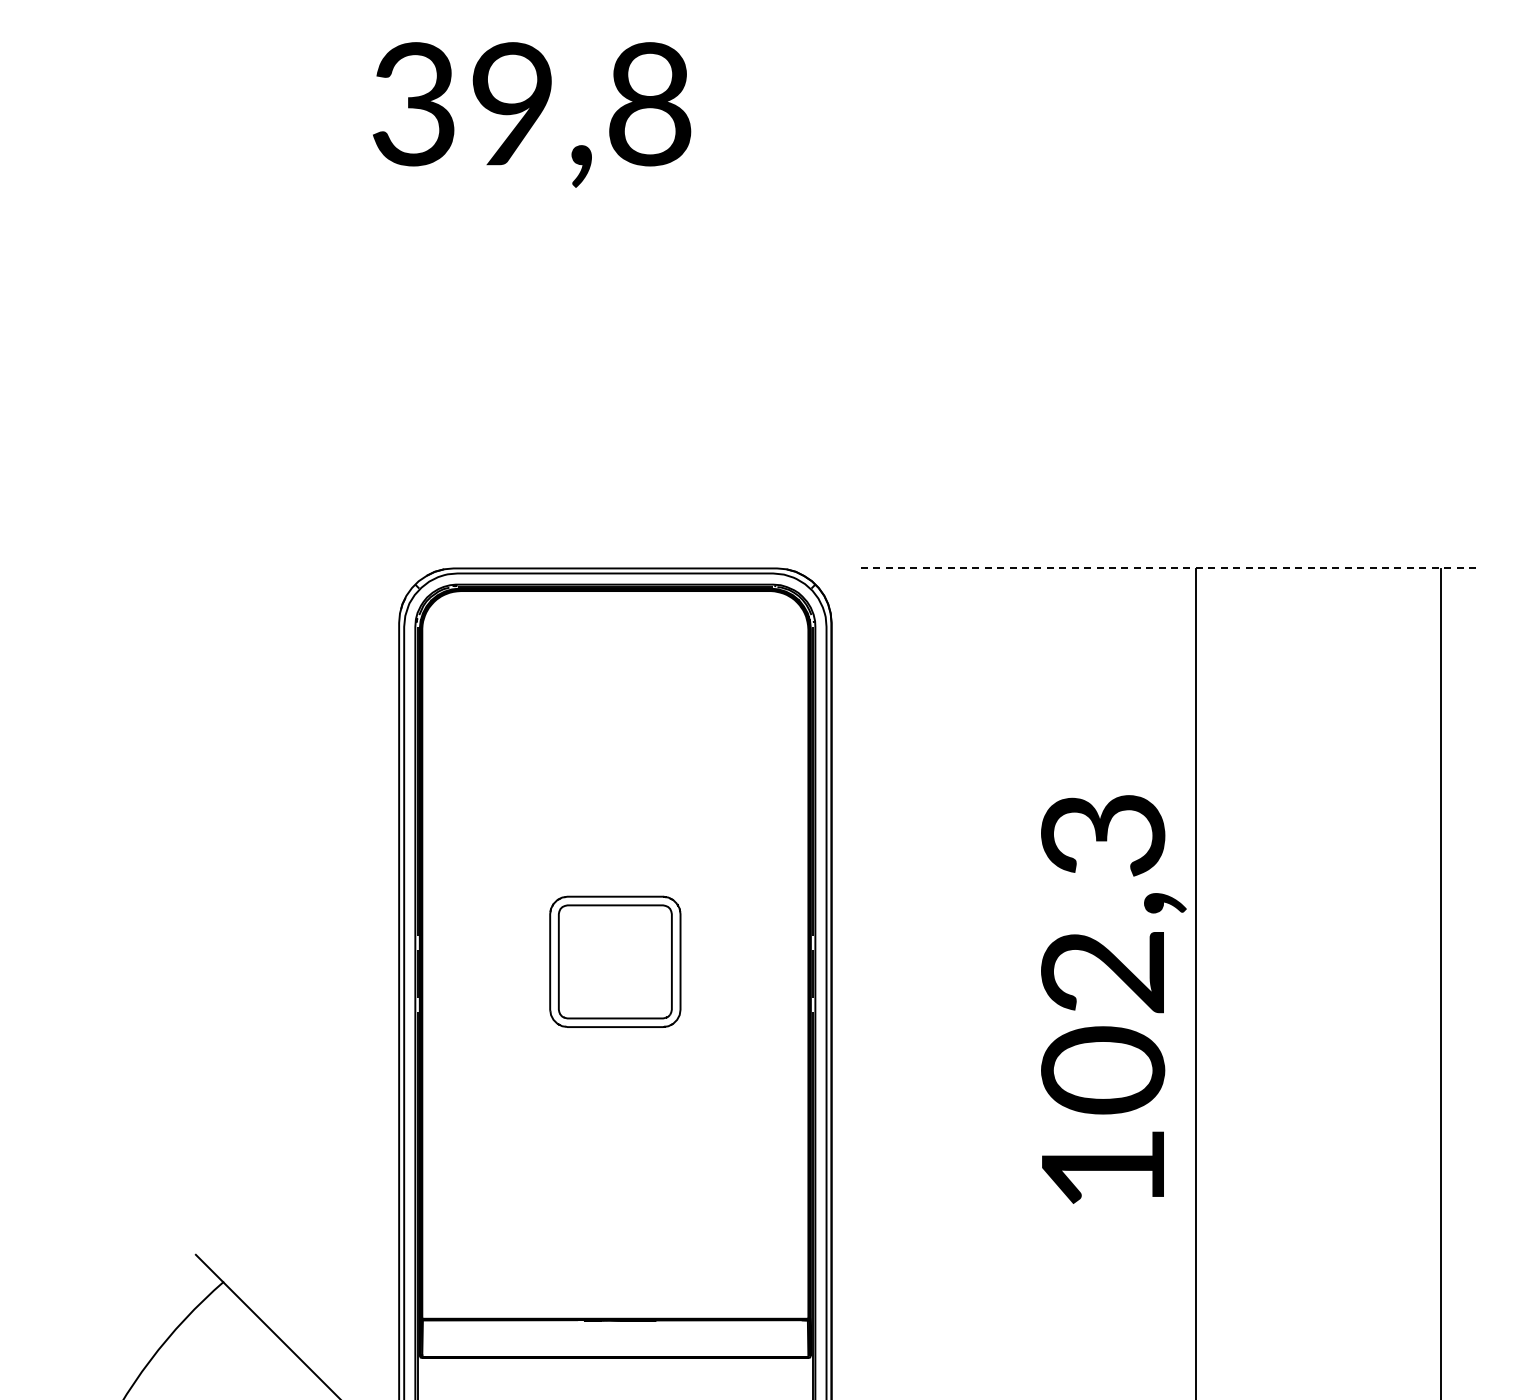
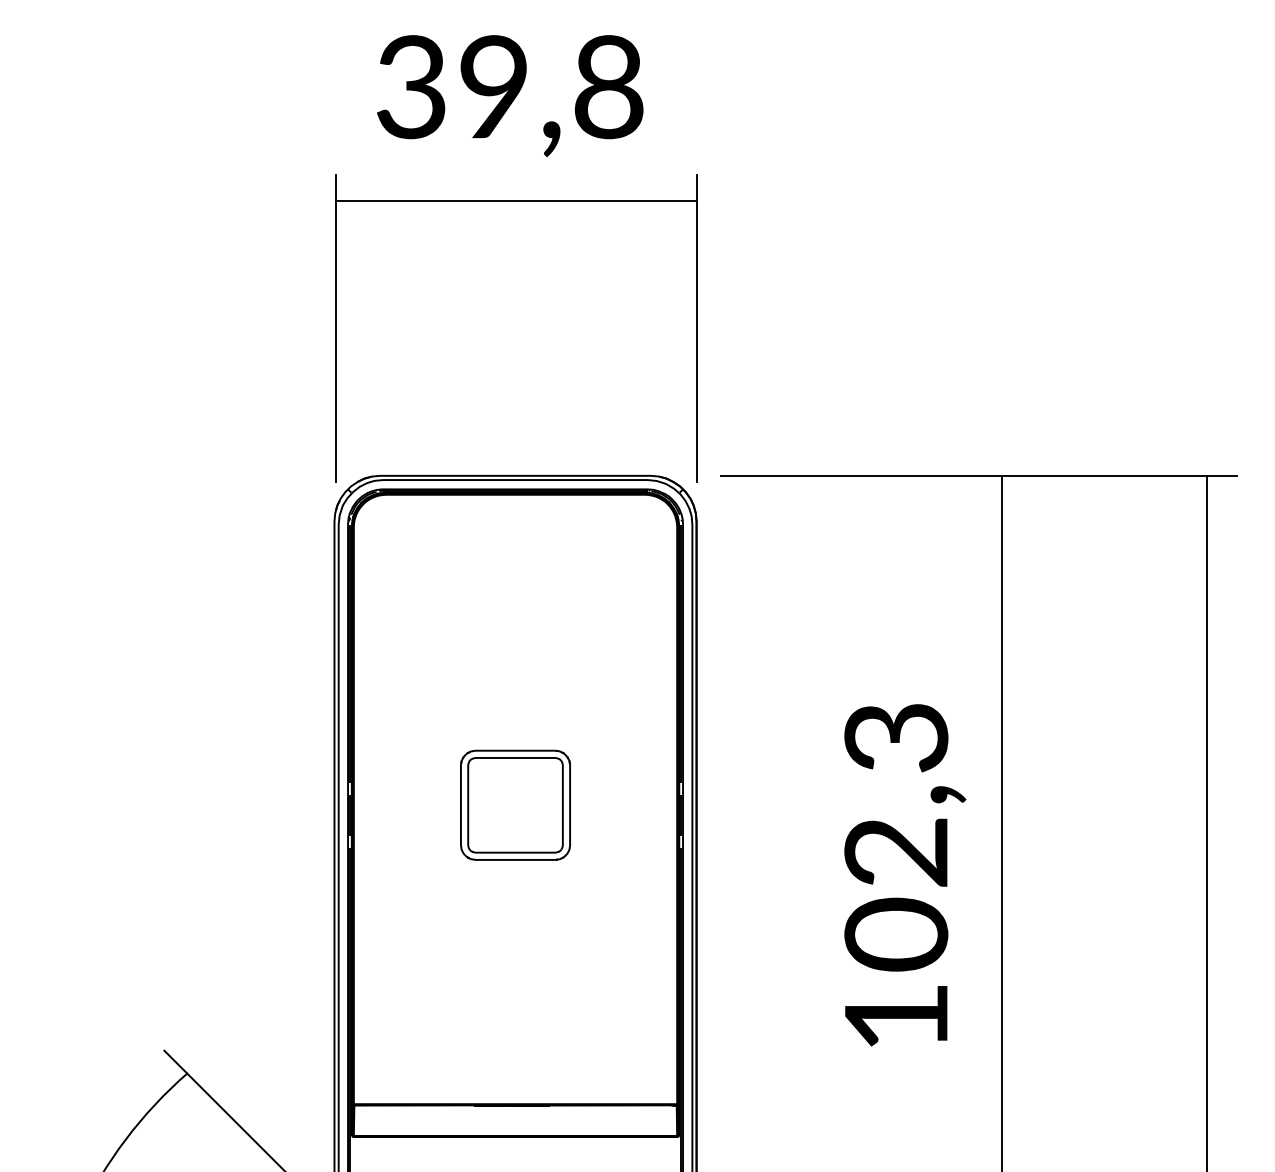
text: (532, 114) -> (510, 95), moved
part: (616, 240) -> (516, 201), added
line: (1168, 568) -> (978, 475), dashed -> solid
text: (1113, 999) -> (905, 875), moved

